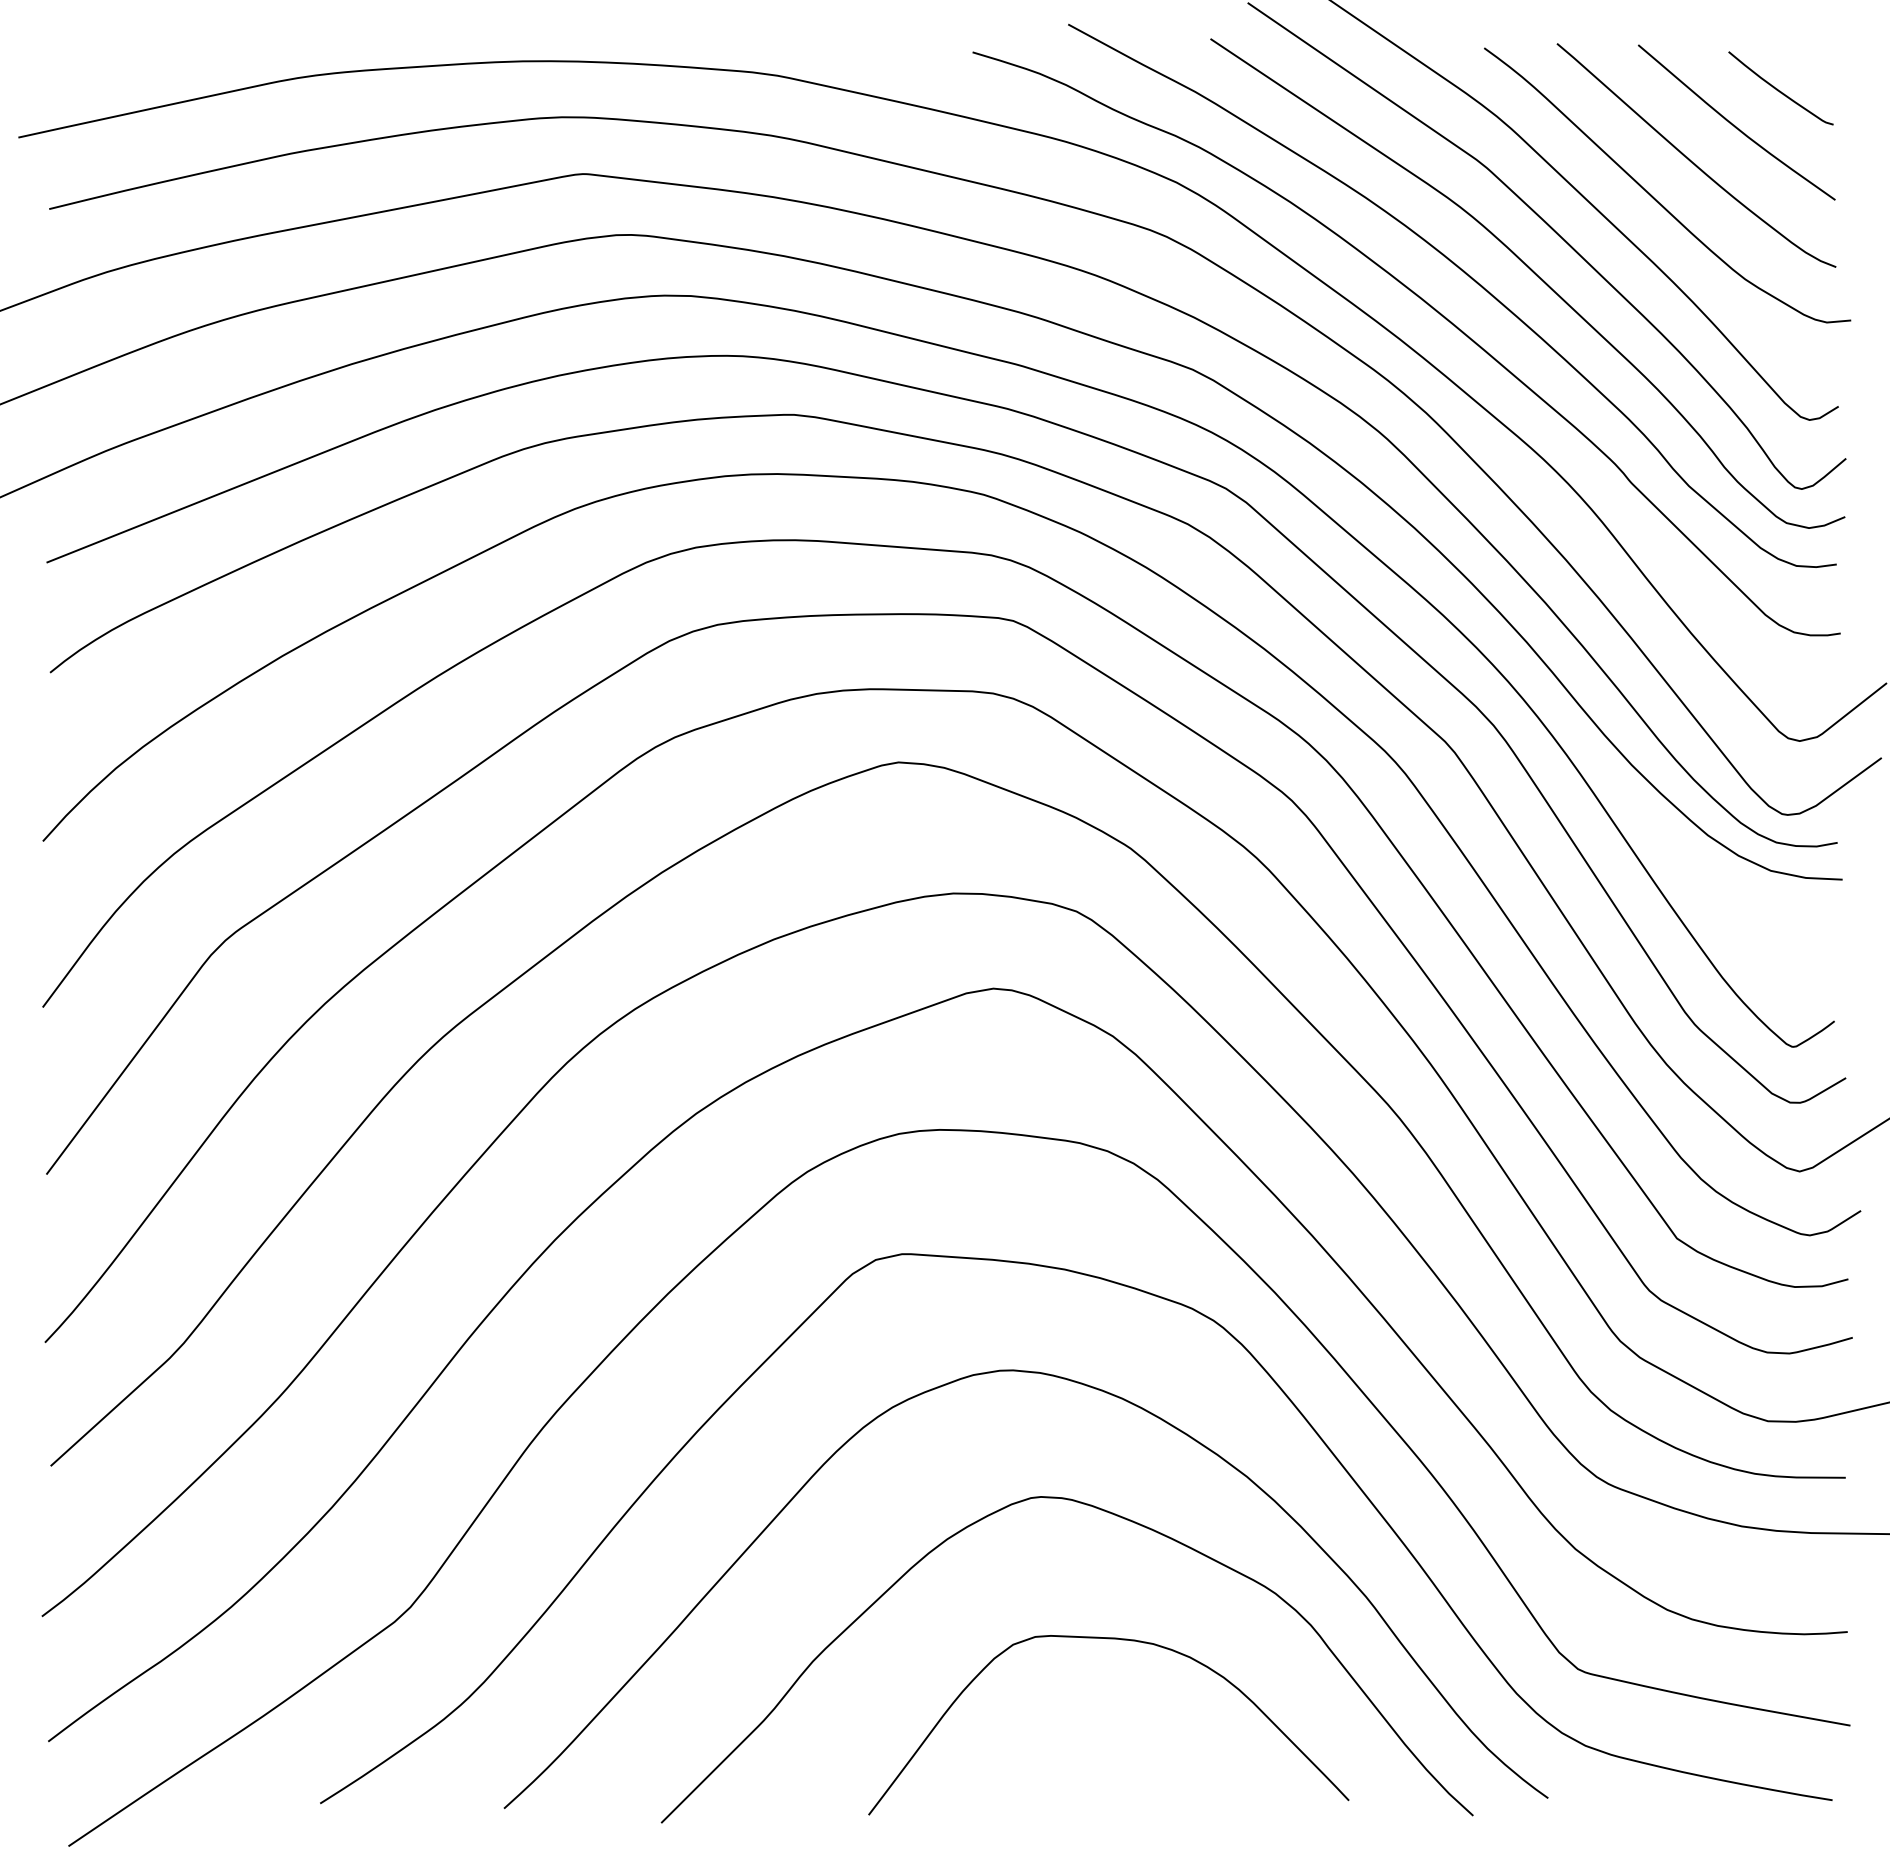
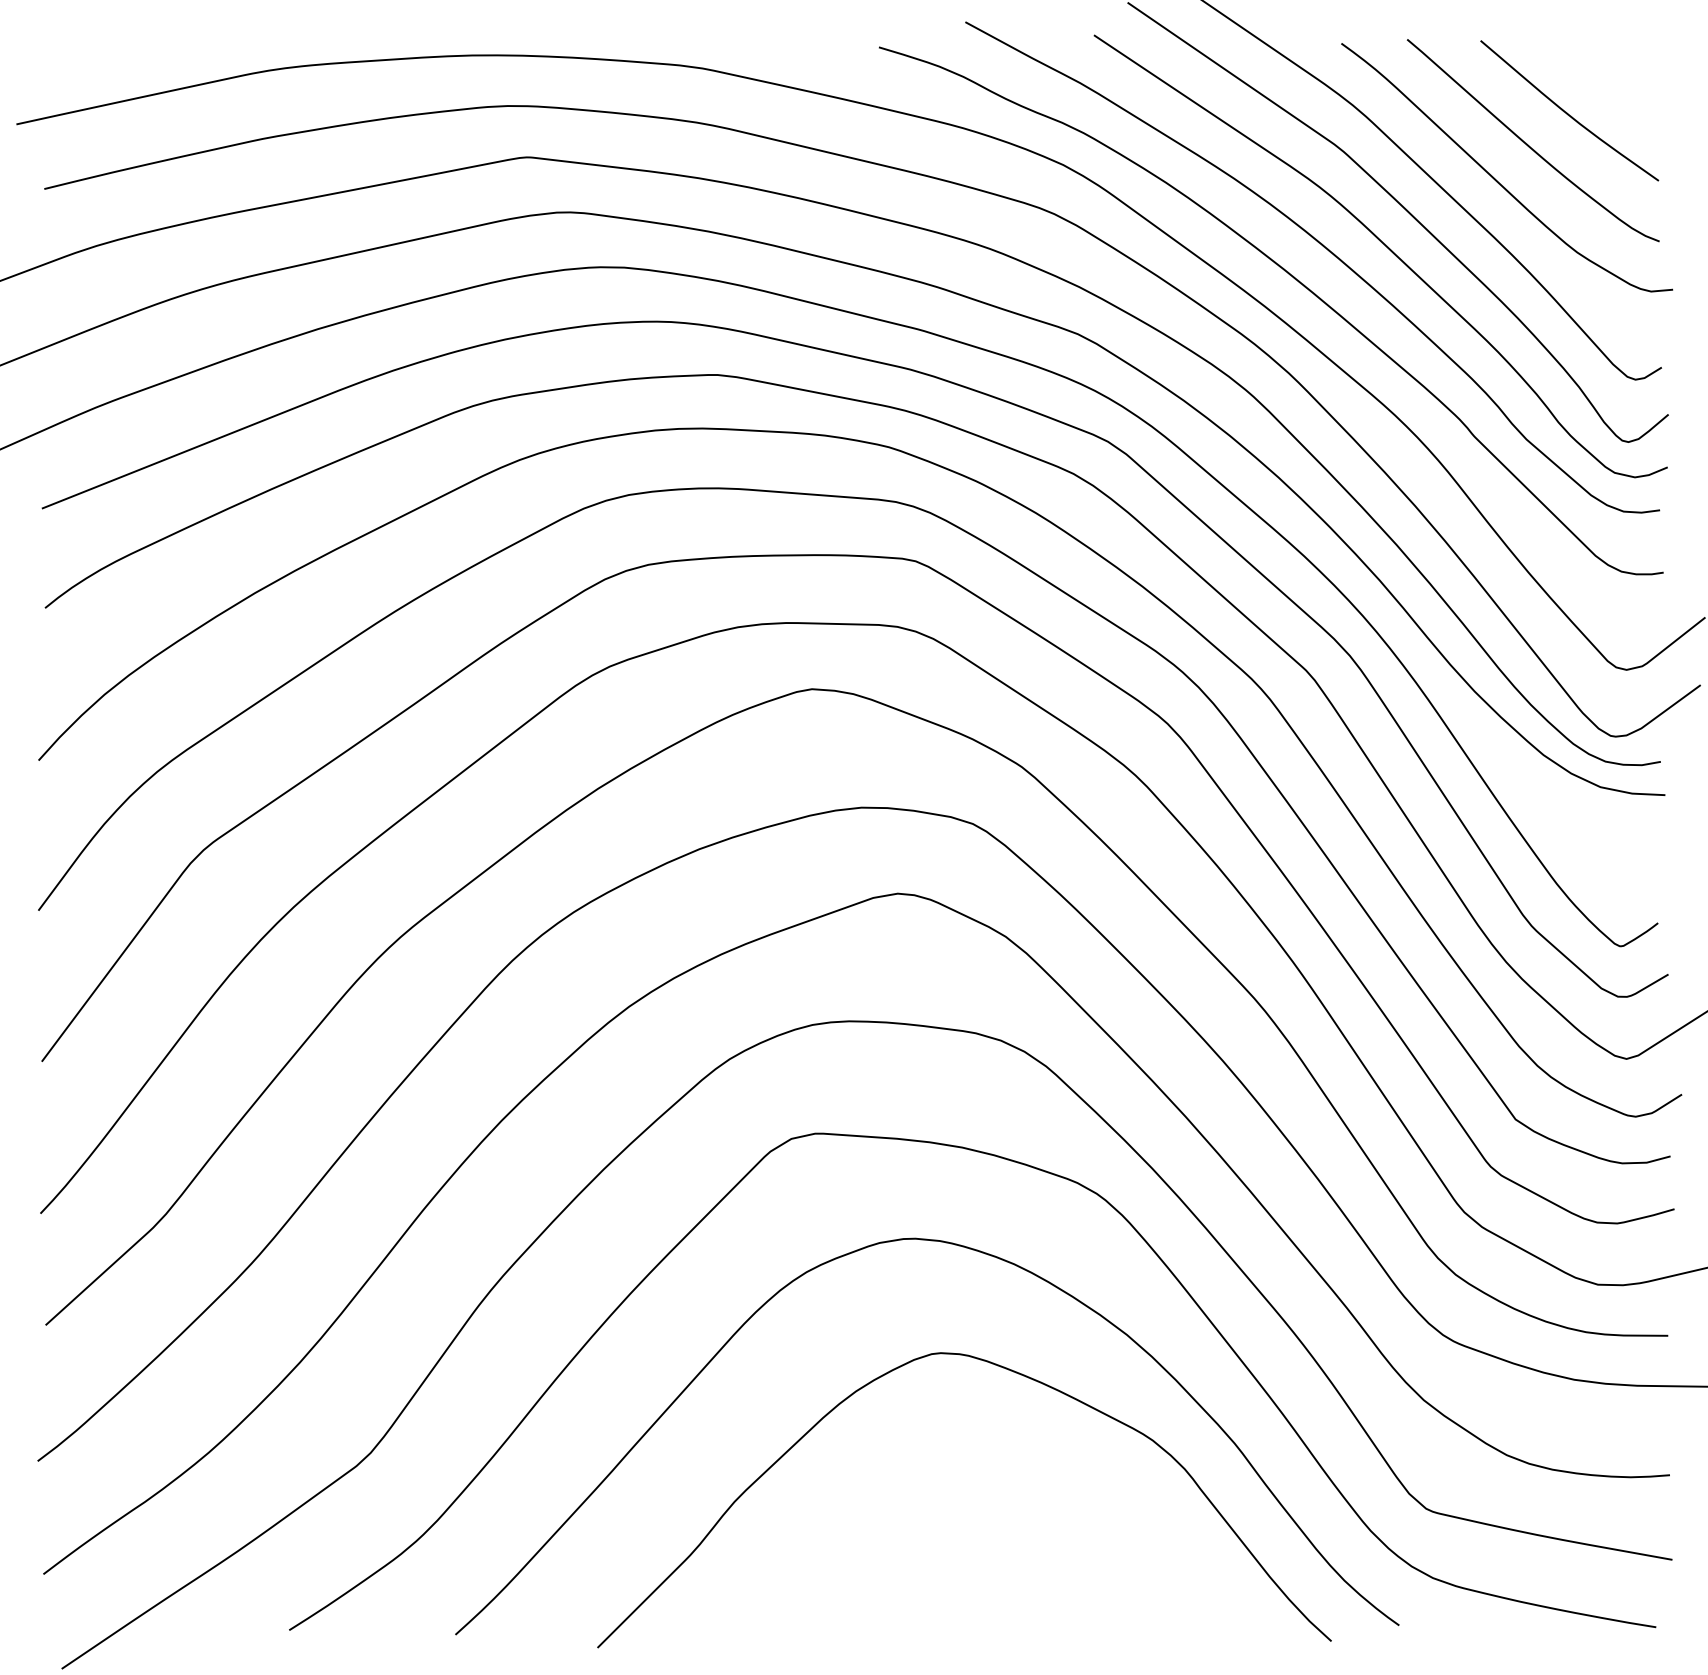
curve: (1780, 90) -> (1609, 81), removed
curve: (1121, 1640) -> (1013, 1482), removed

